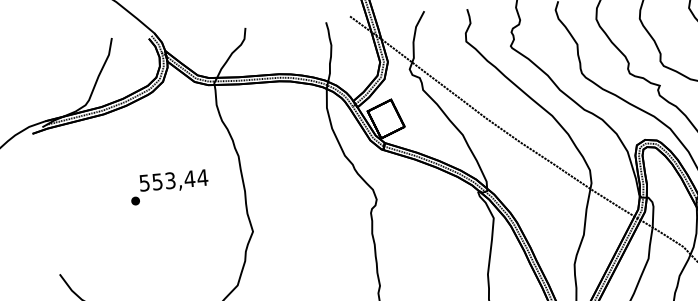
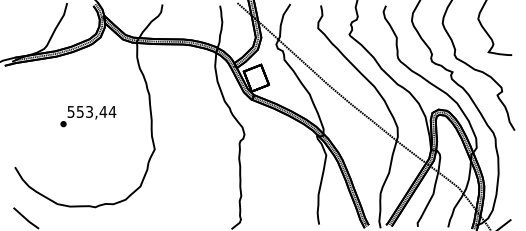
text: (169, 187) -> (88, 116), moved

